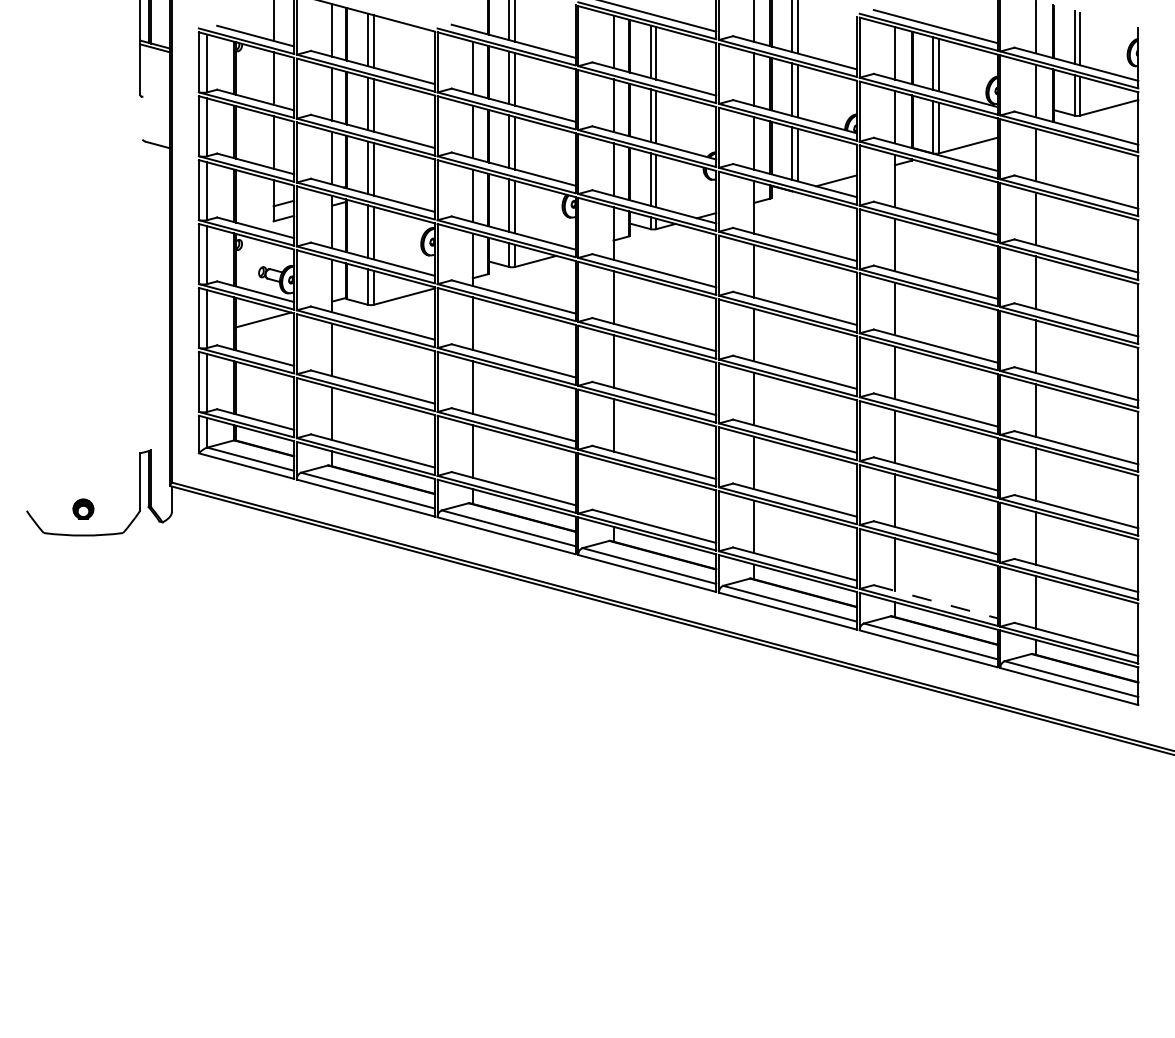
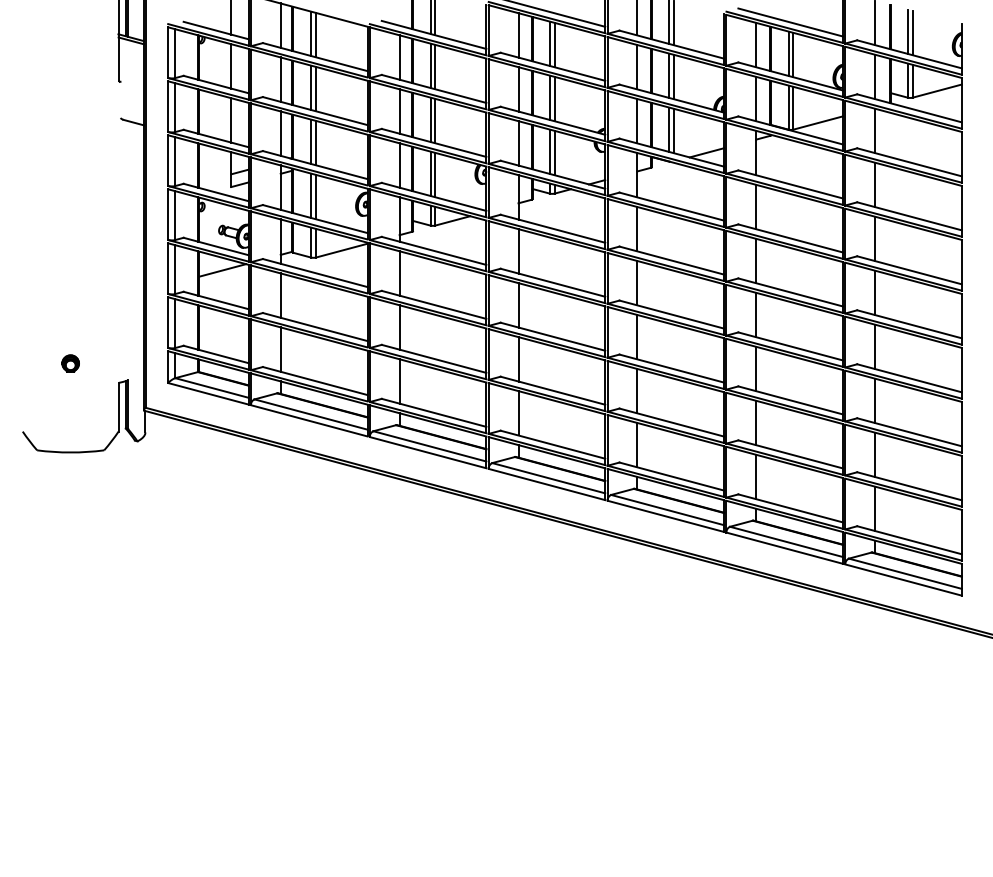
line: (613, 488) -> (518, 412), added
part: (83, 508) -> (70, 362), moved
line: (936, 601) -> (791, 508), dashed -> solid

